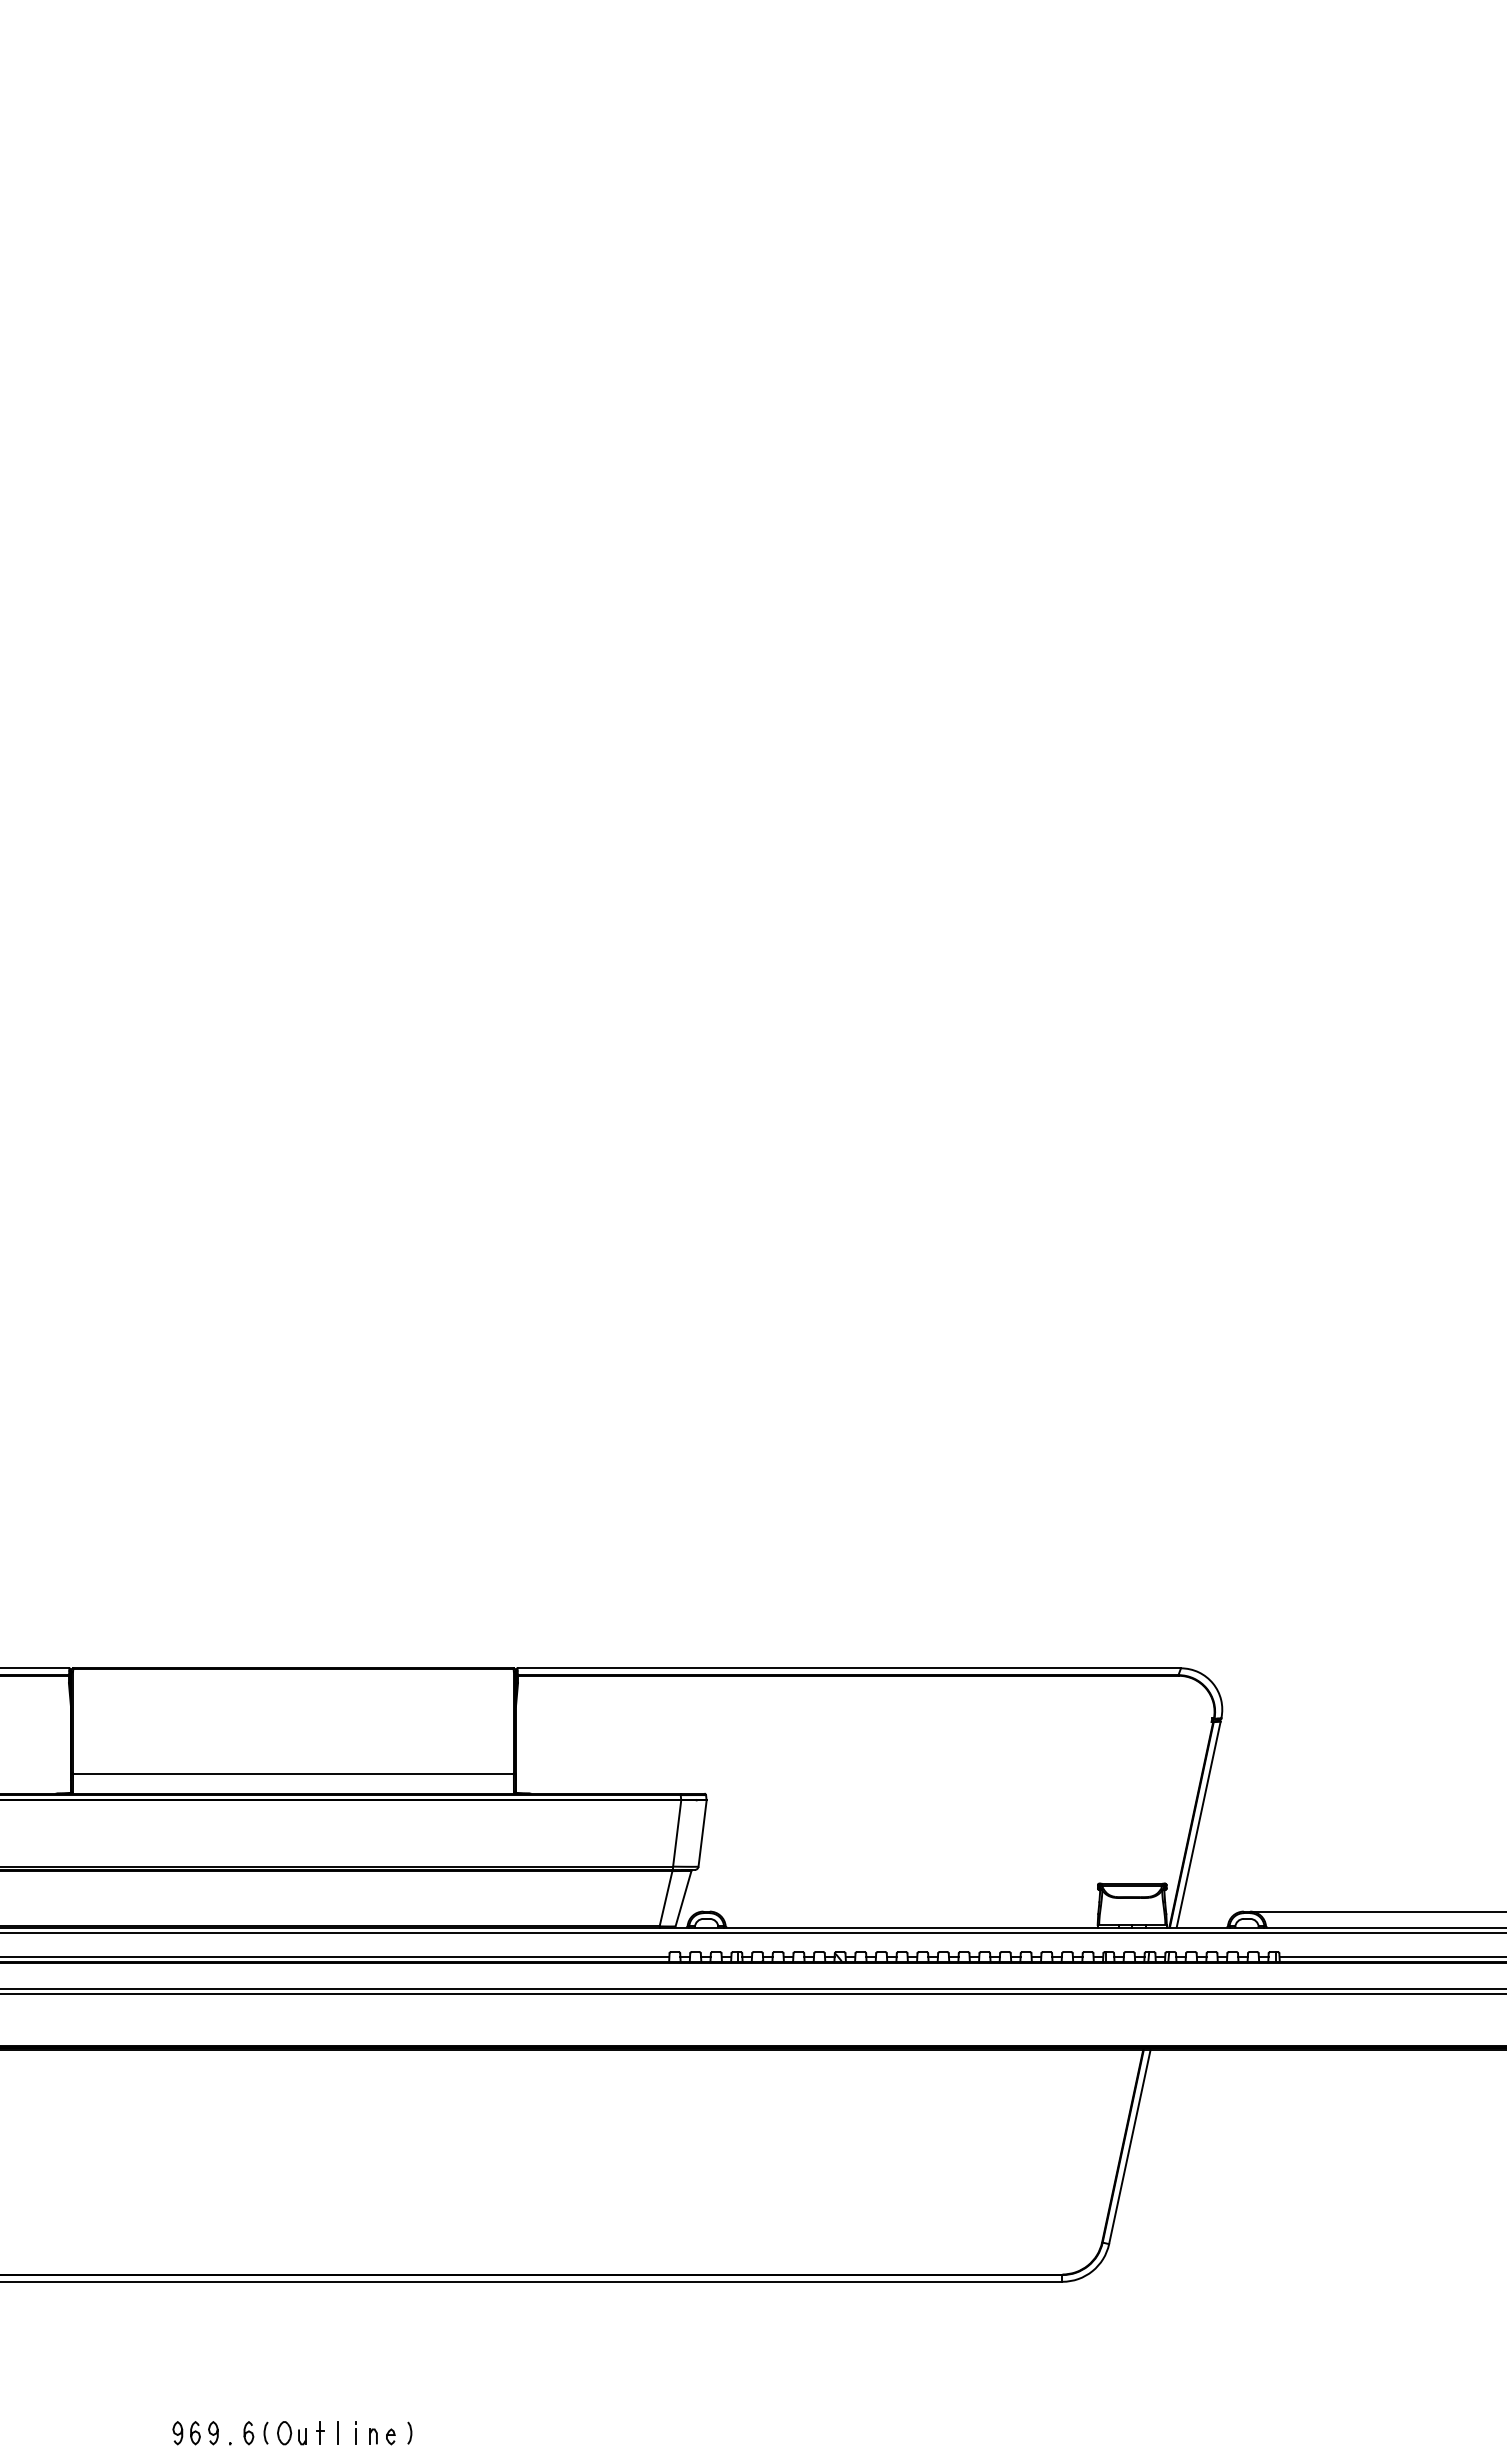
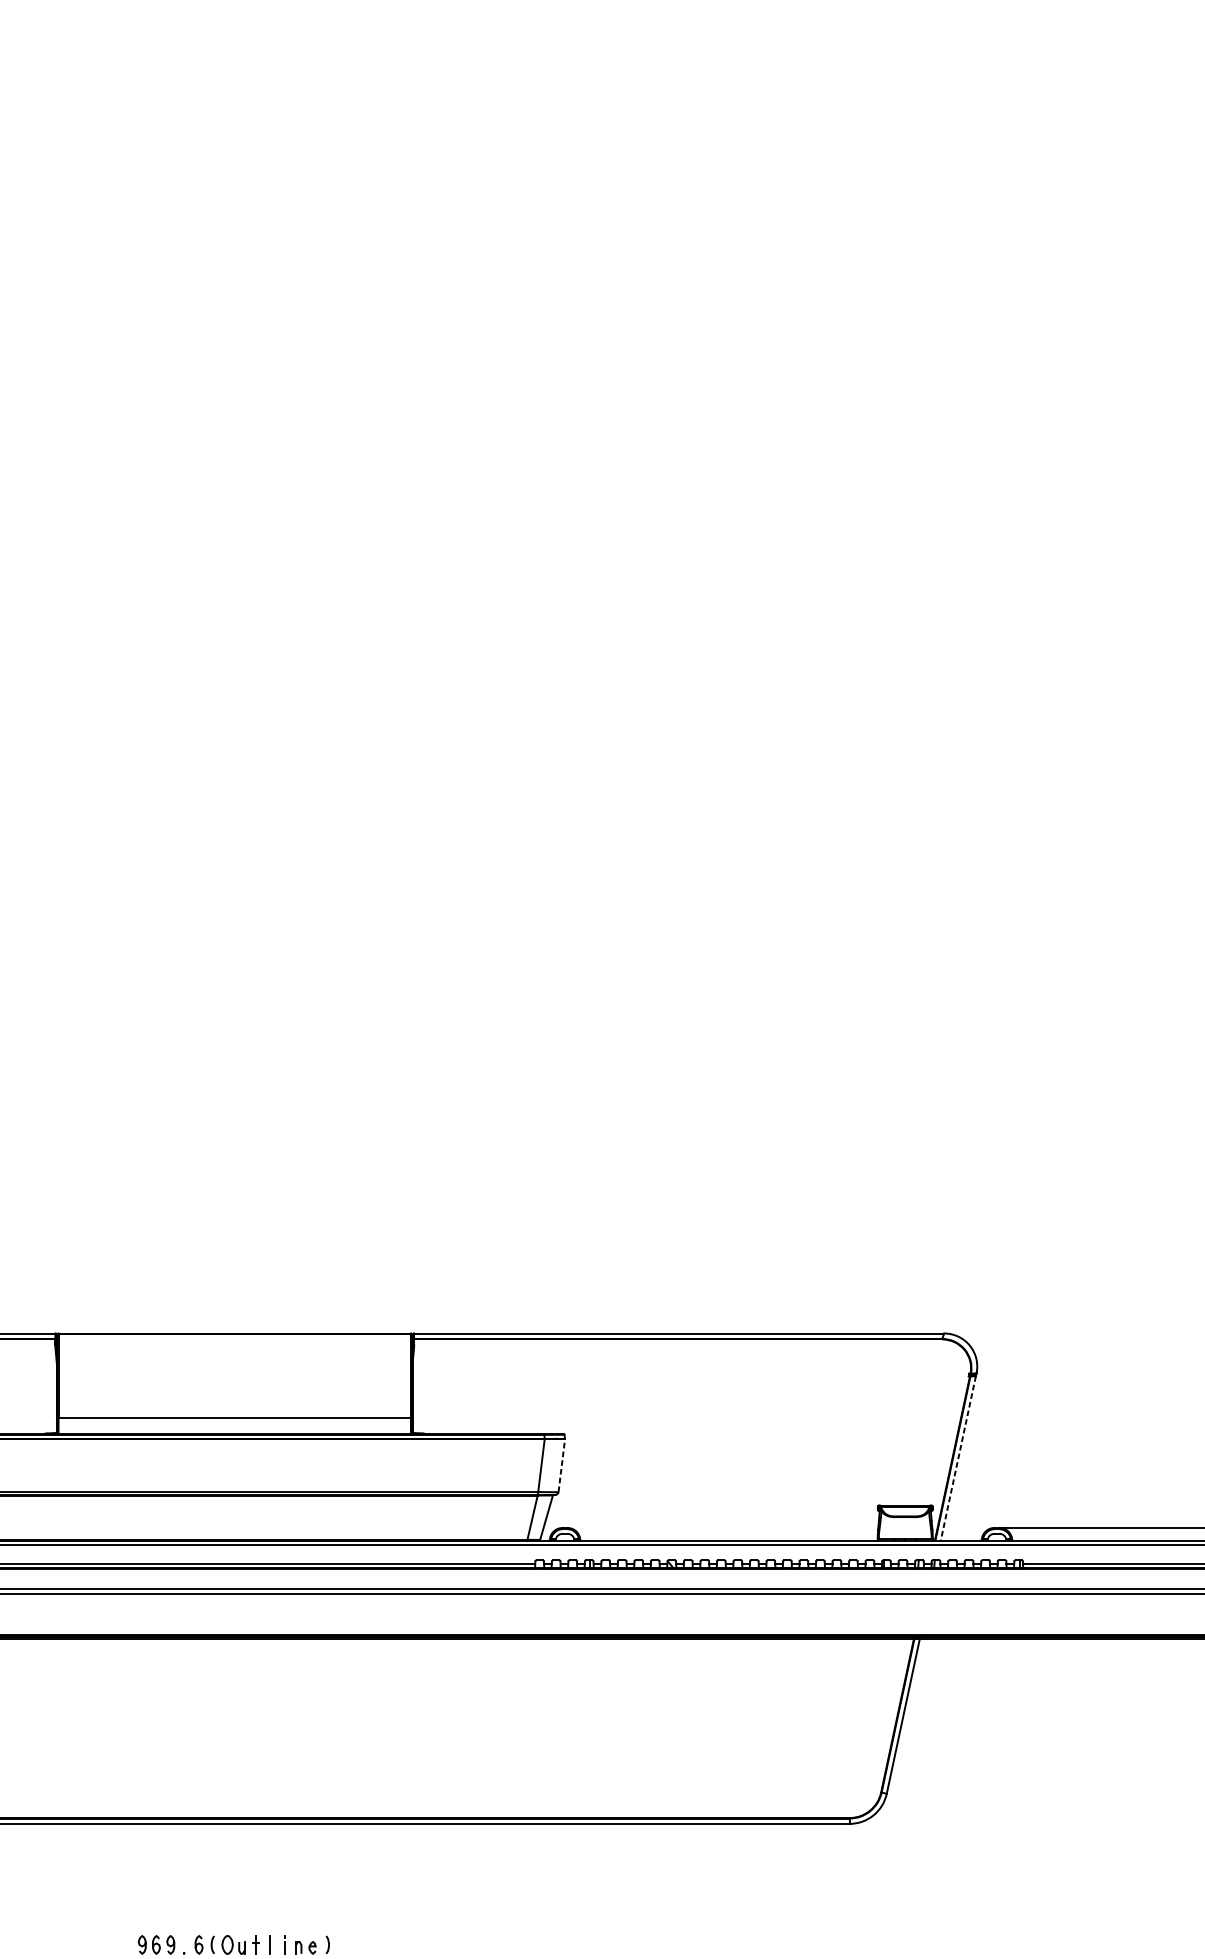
line: (1198, 1825) -> (958, 1459), solid -> dashed
line: (702, 1833) -> (561, 1465), solid -> dashed

